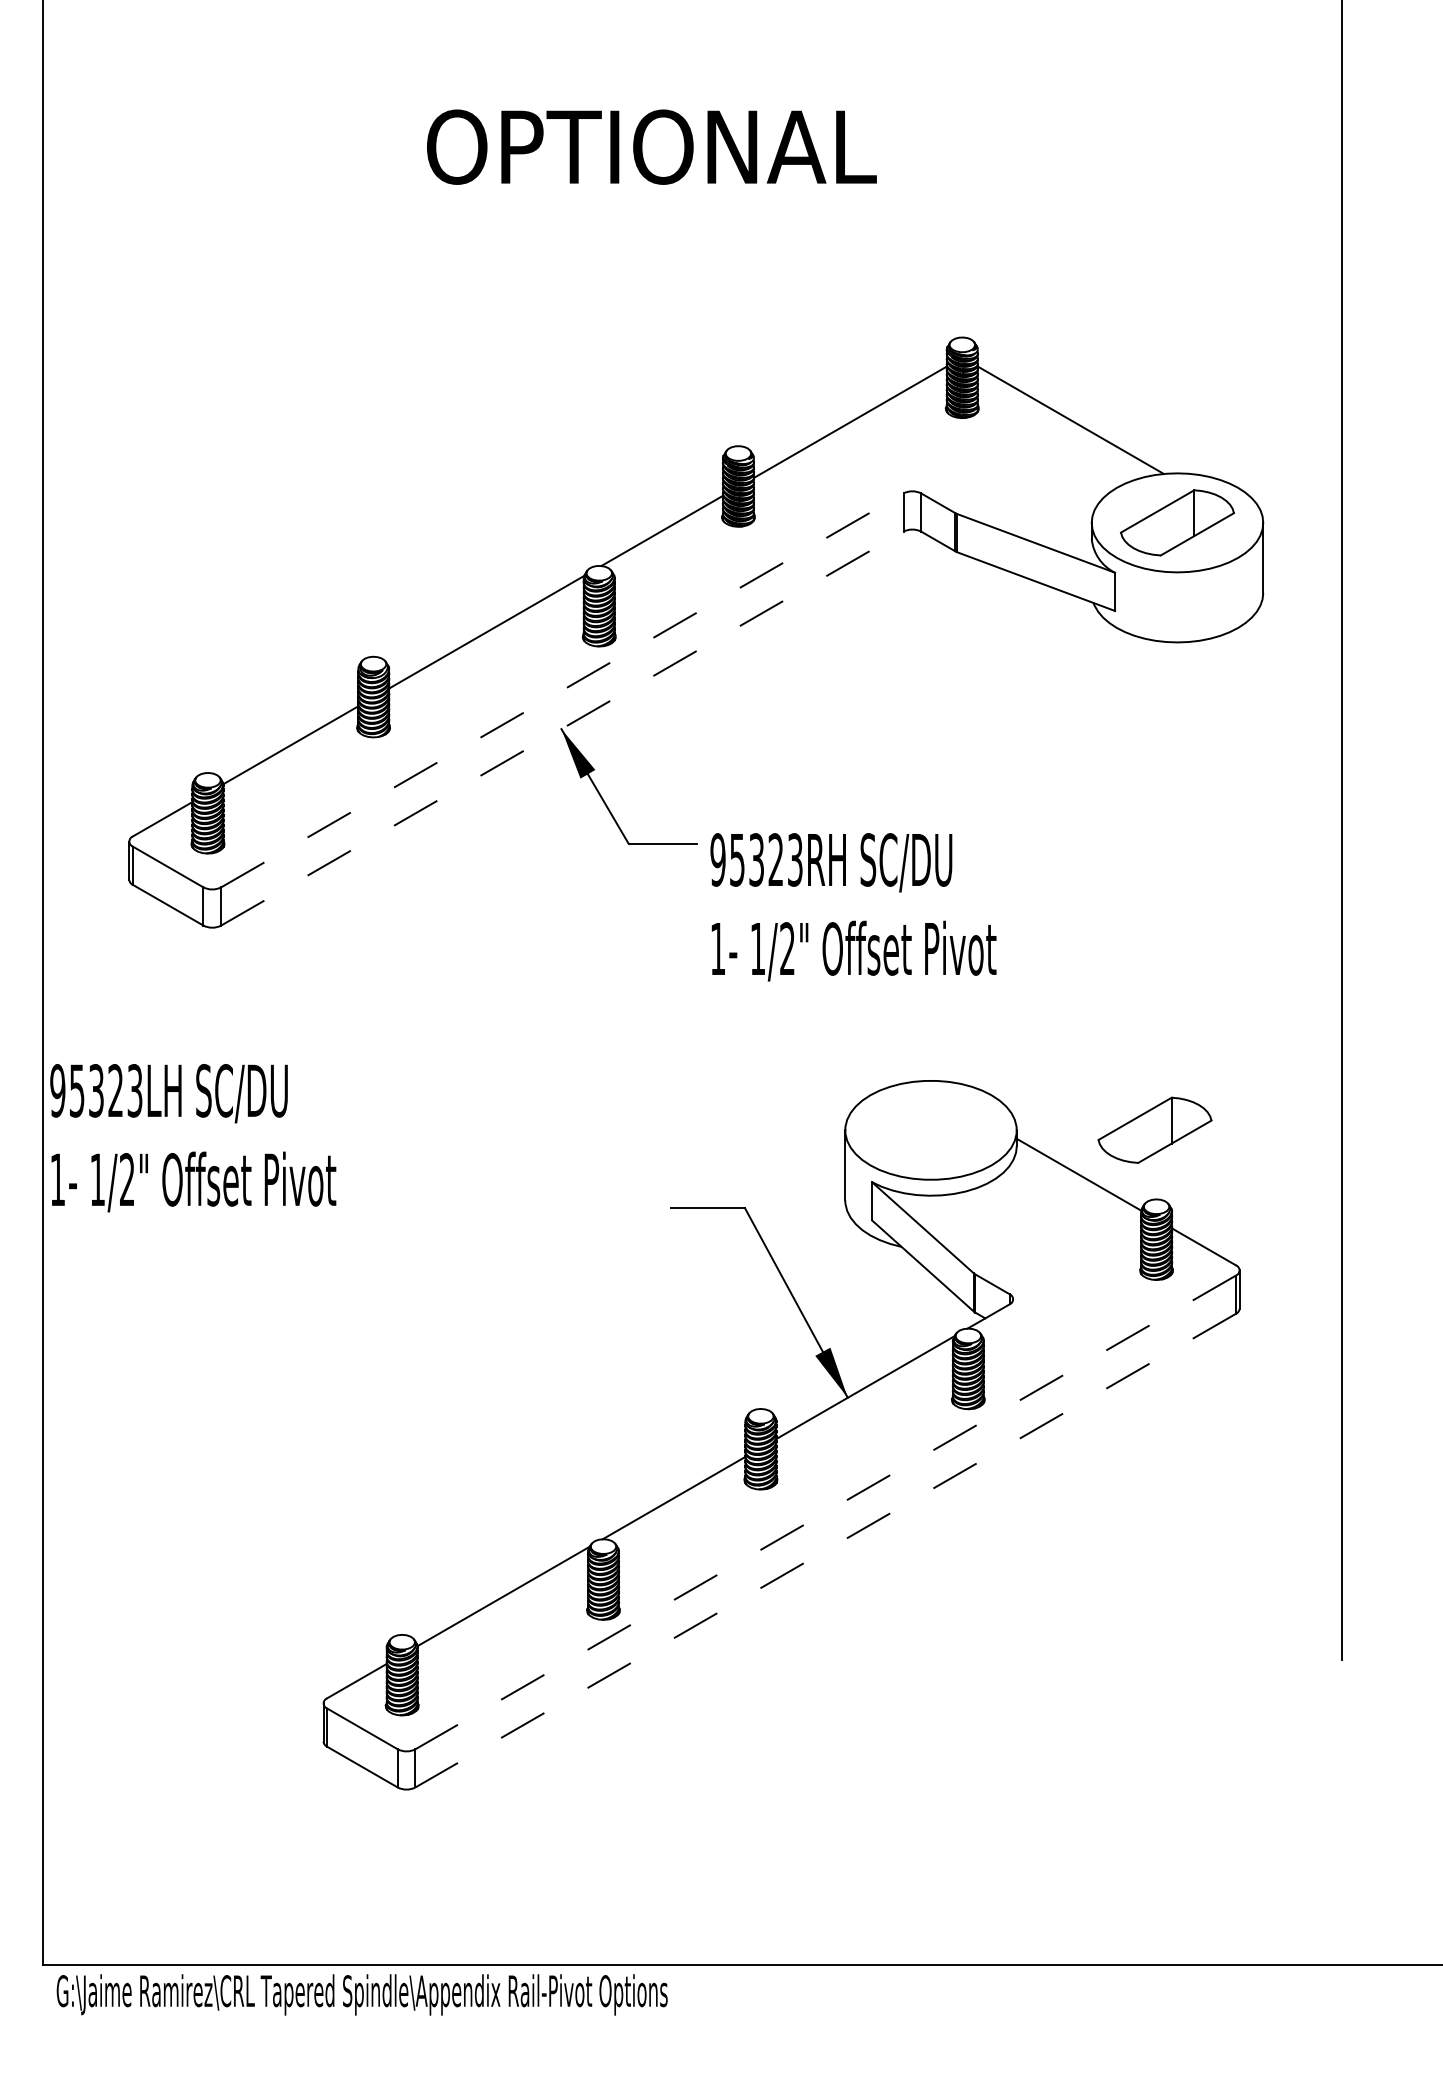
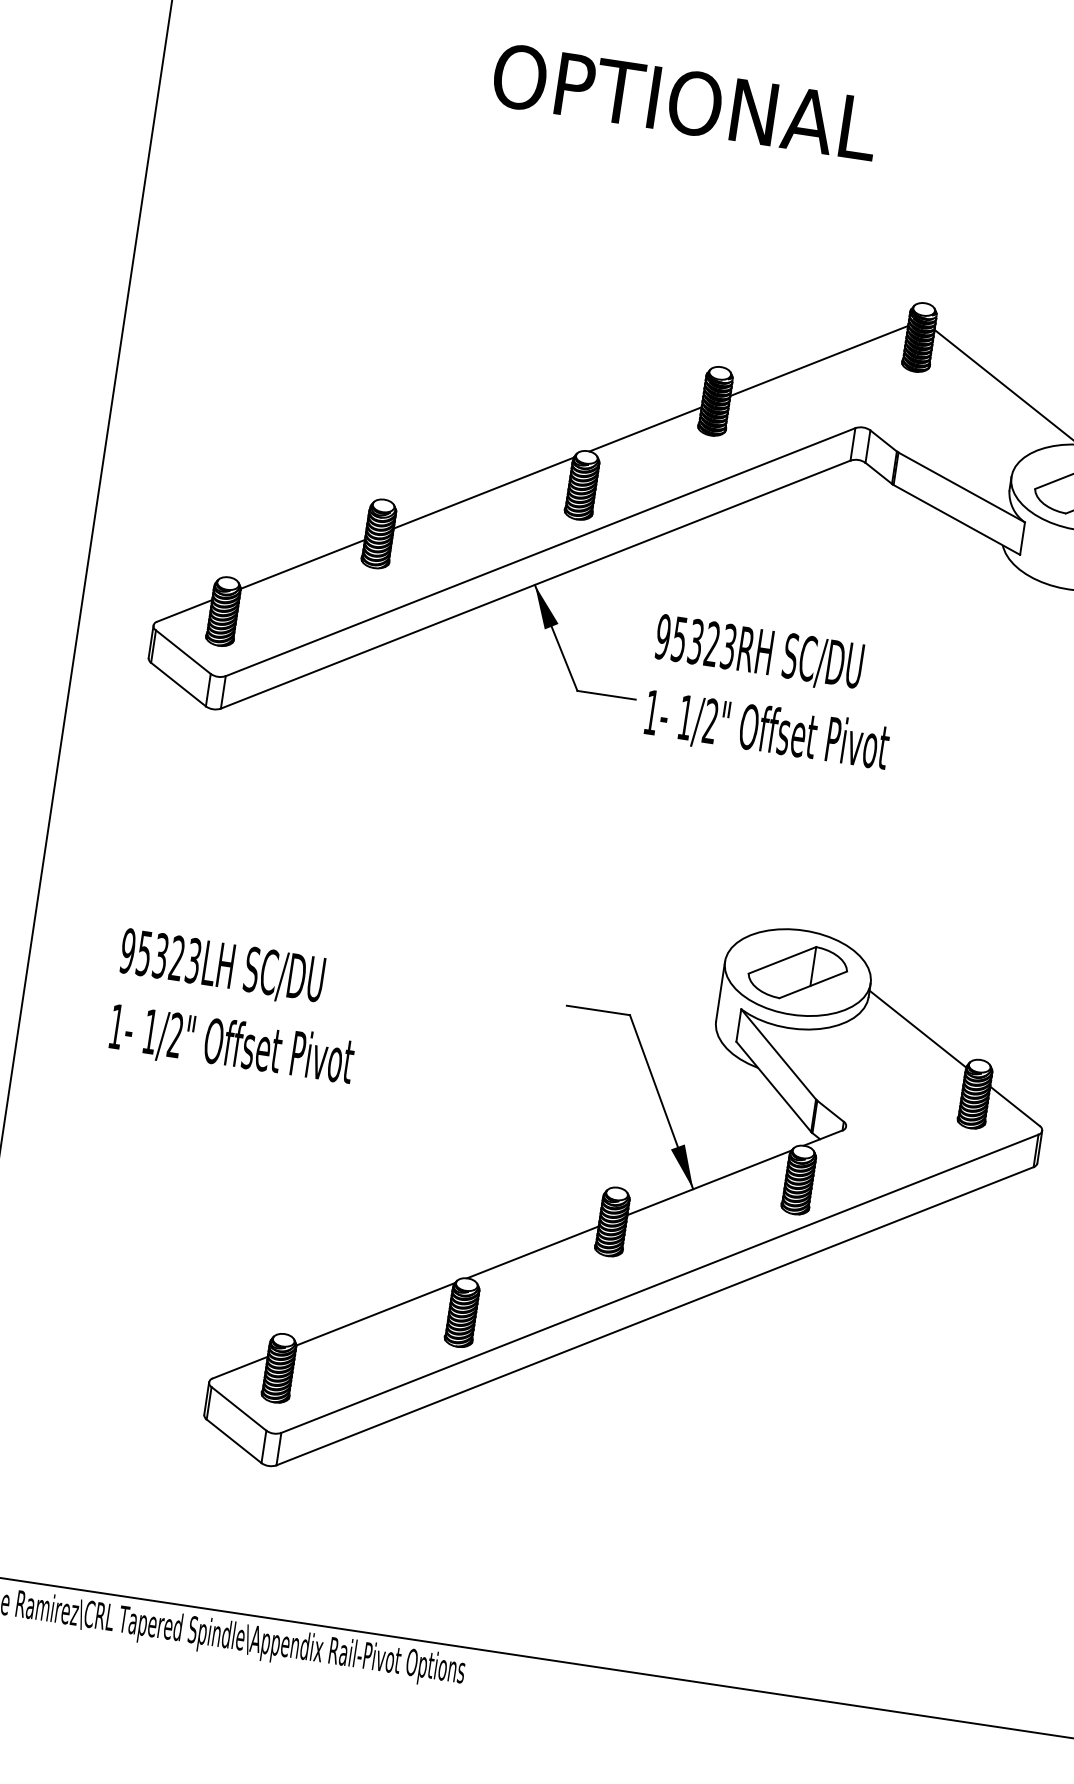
line: (562, 690) -> (540, 552), dashed -> solid
line: (562, 728) -> (535, 584), dashed -> solid
text: (853, 907) -> (772, 694), moved
part: (1154, 1129) -> (797, 971), moved
text: (193, 1138) -> (237, 1008), moved
line: (825, 1512) -> (659, 1283), dashed -> solid
line: (825, 1550) -> (654, 1316), dashed -> solid

